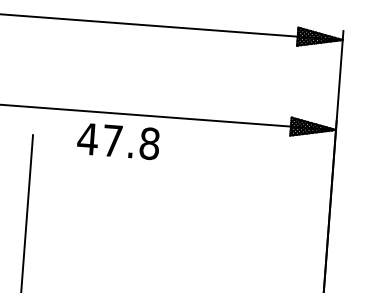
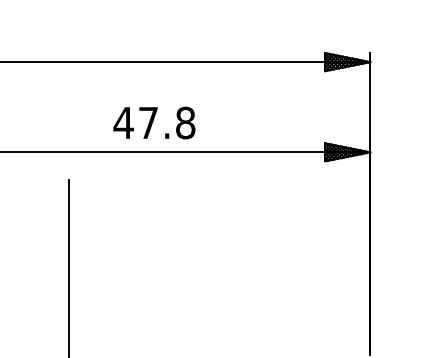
text: (118, 140) -> (154, 122), moved

